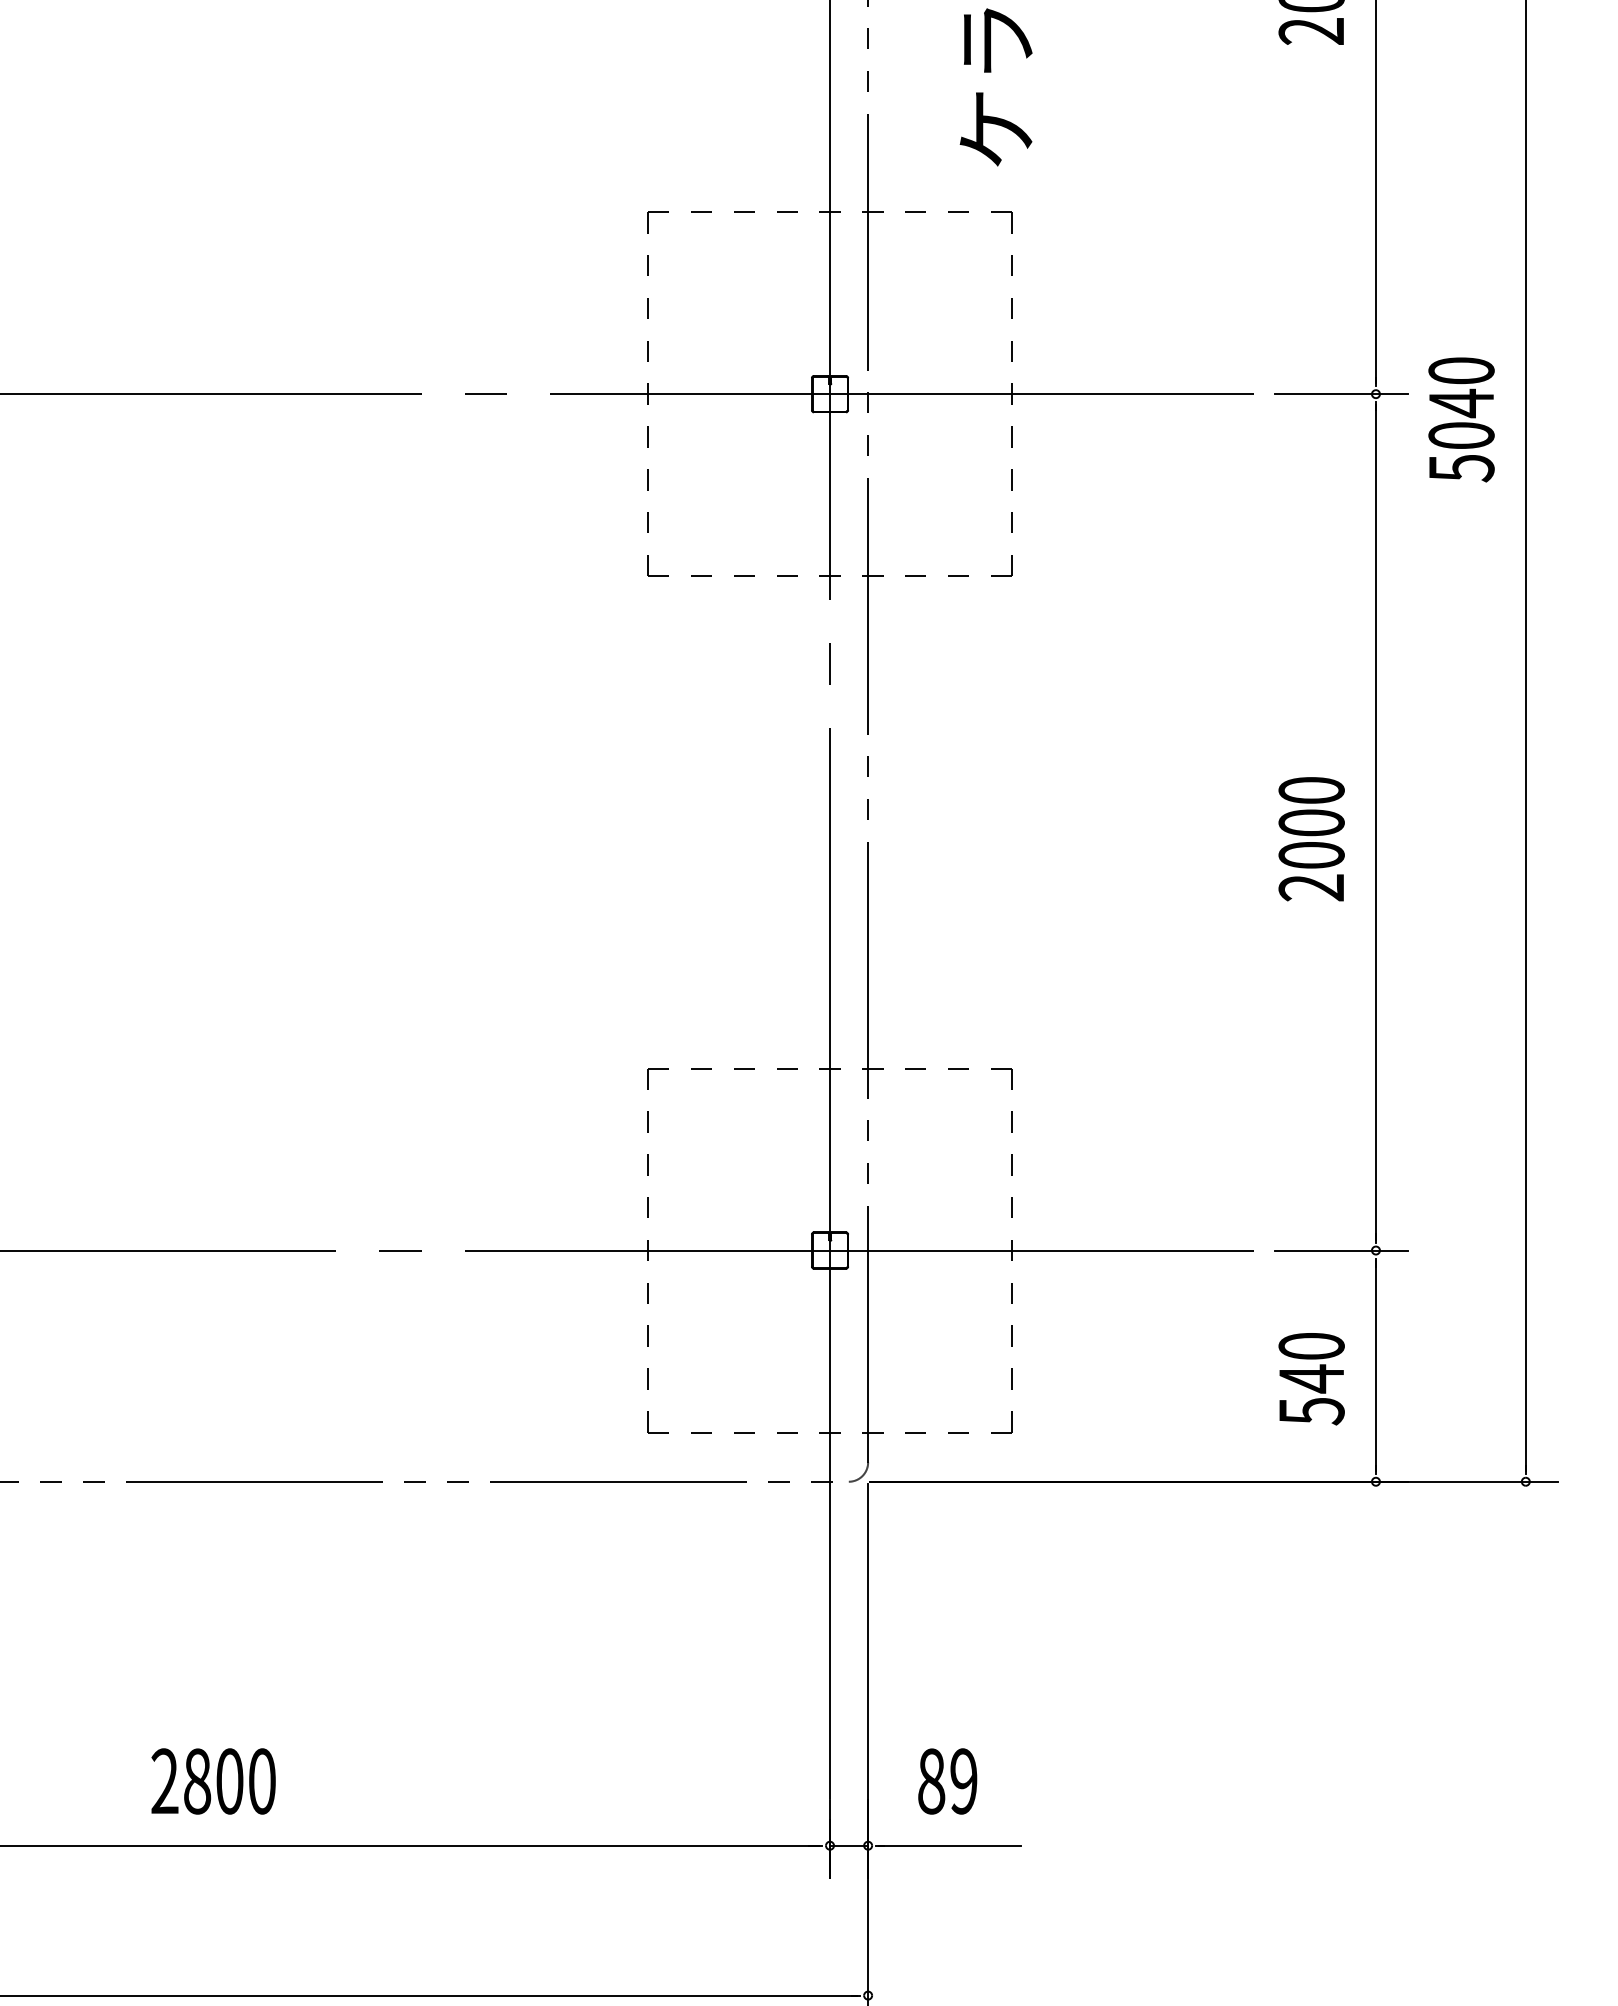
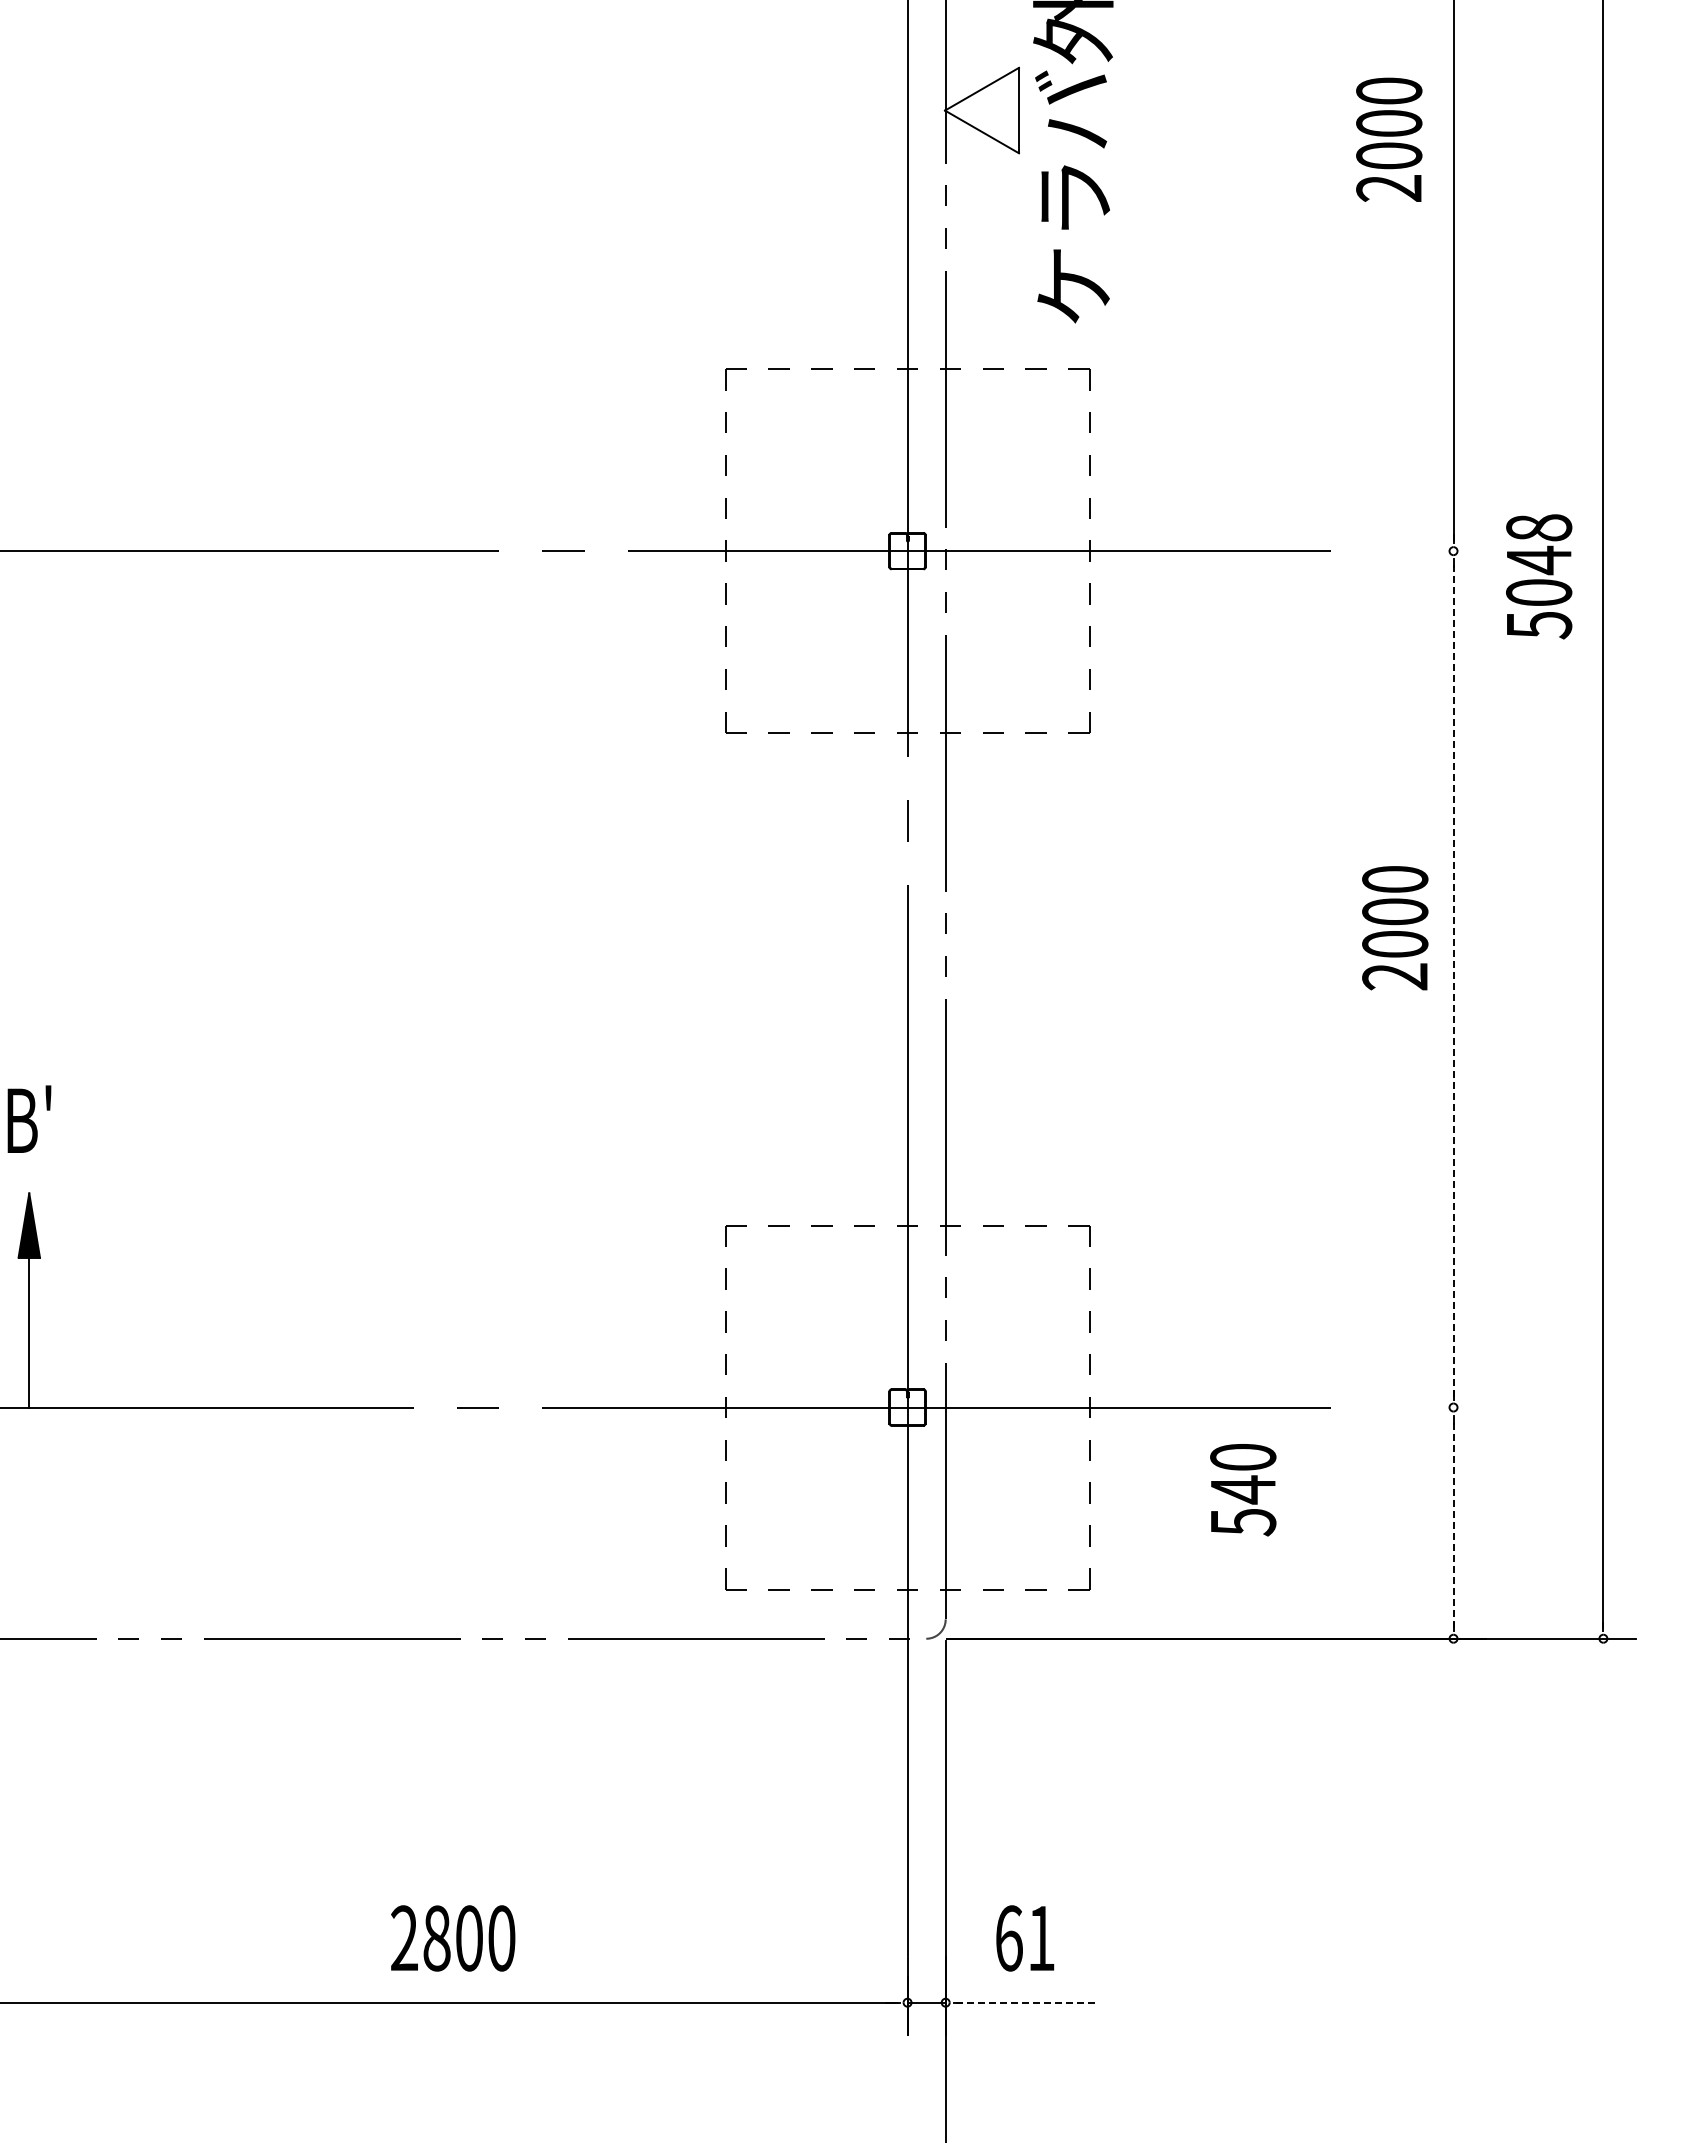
text: (1461, 370) -> (1539, 527), 5040 -> 5048
line: (1340, 394) -> (1418, 551), removed
line: (1375, 821) -> (1453, 978), solid -> dashed
text: (1311, 839) -> (1395, 928), moved
line: (1340, 1250) -> (1418, 1407), removed
line: (1375, 1366) -> (1453, 1523), solid -> dashed
text: (1311, 1379) -> (1243, 1490), moved
text: (213, 1781) -> (453, 1938), moved
text: (946, 1781) -> (1024, 1938), 89 -> 61
line: (949, 1845) -> (1027, 2002), solid -> dashed

